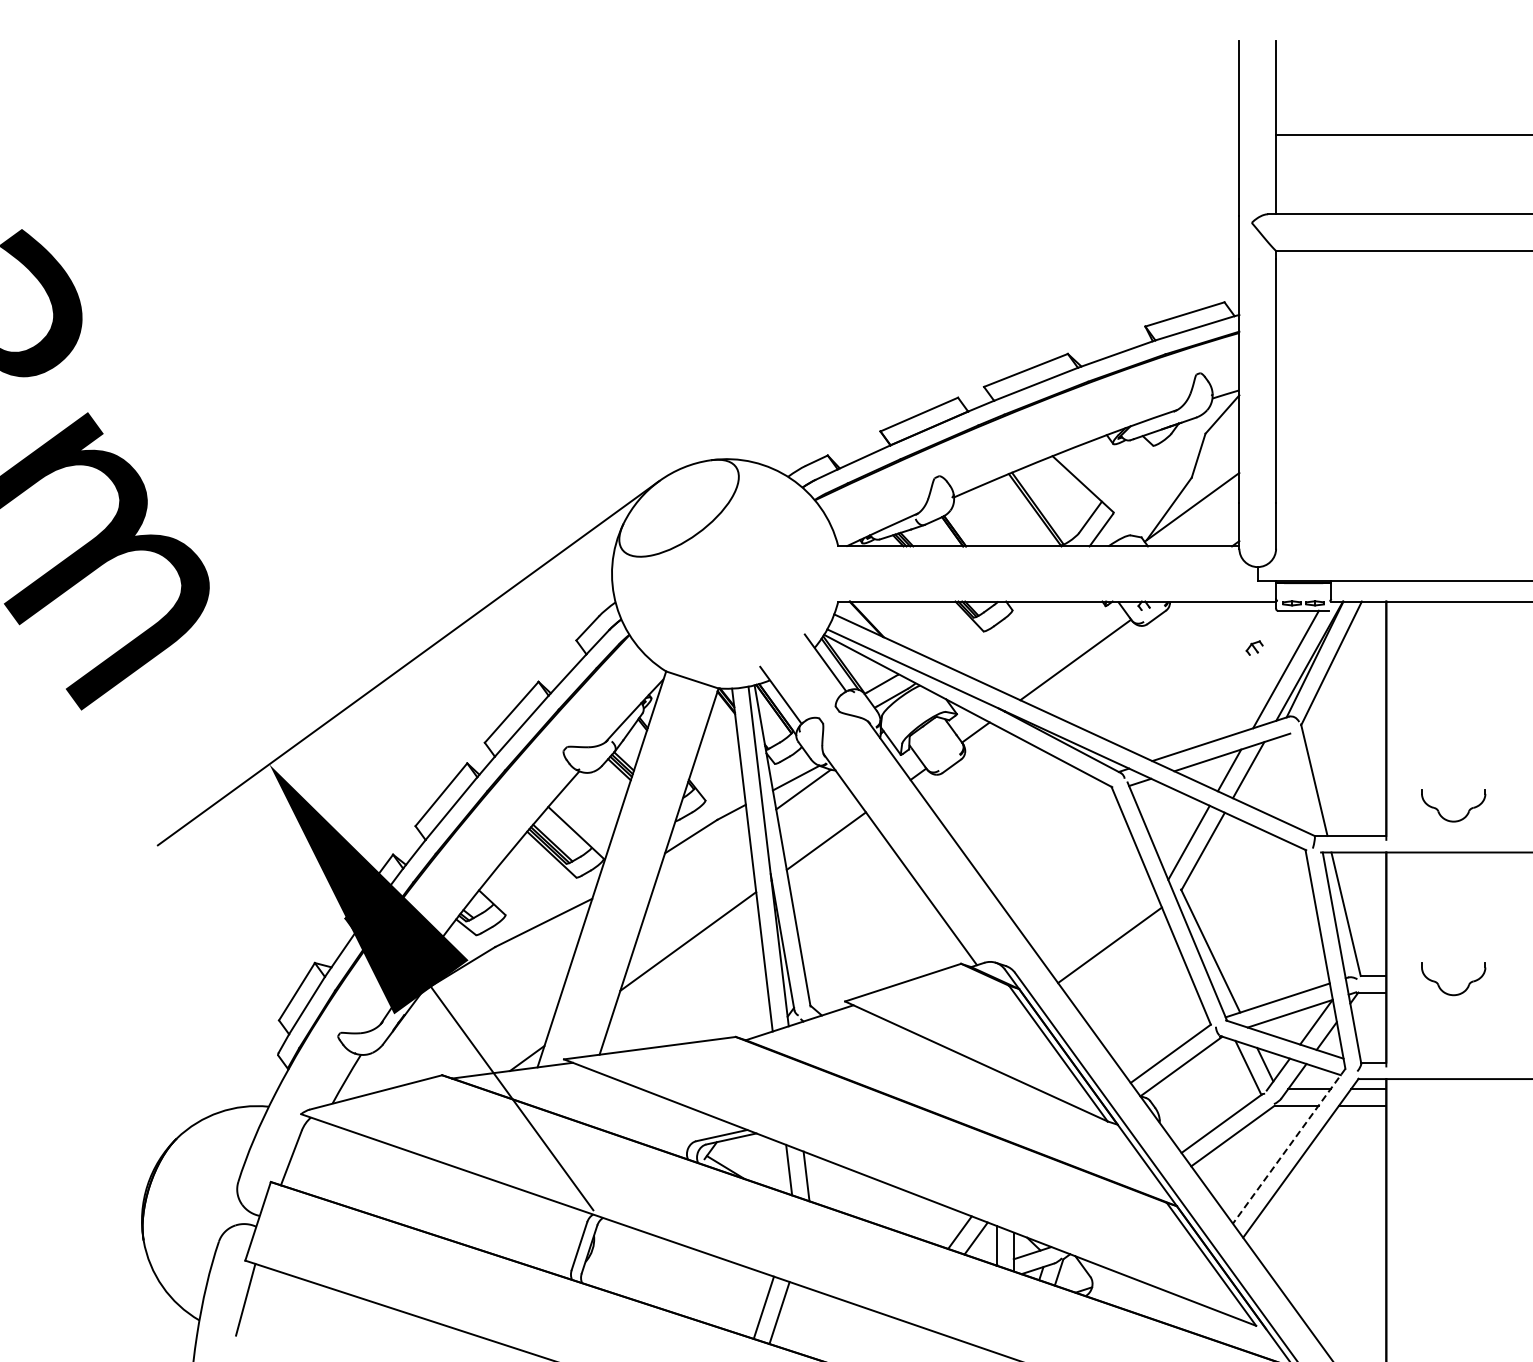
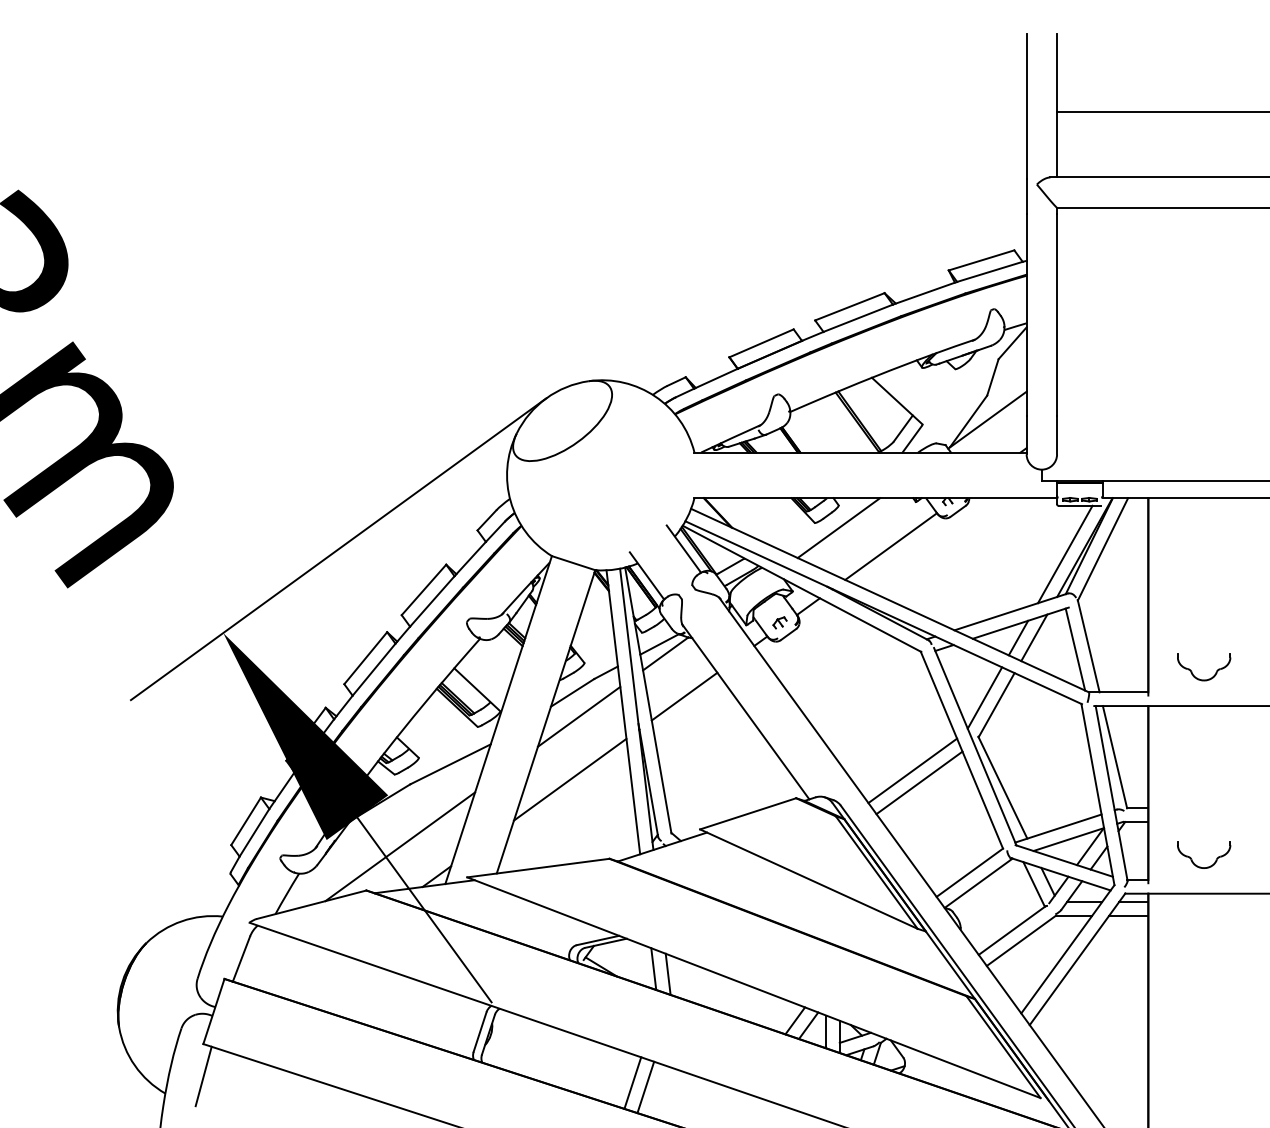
line: (1012, 637) -> (838, 527), added
part: (1254, 647) -> (779, 622), moved
line: (1298, 783) -> (1075, 648), added
line: (698, 865) -> (578, 716), added
line: (1101, 930) -> (912, 770), added
part: (1449, 993) -> (1200, 866), moved
line: (482, 1022) -> (399, 846), added
line: (1289, 1146) -> (1068, 949), dashed -> solid

